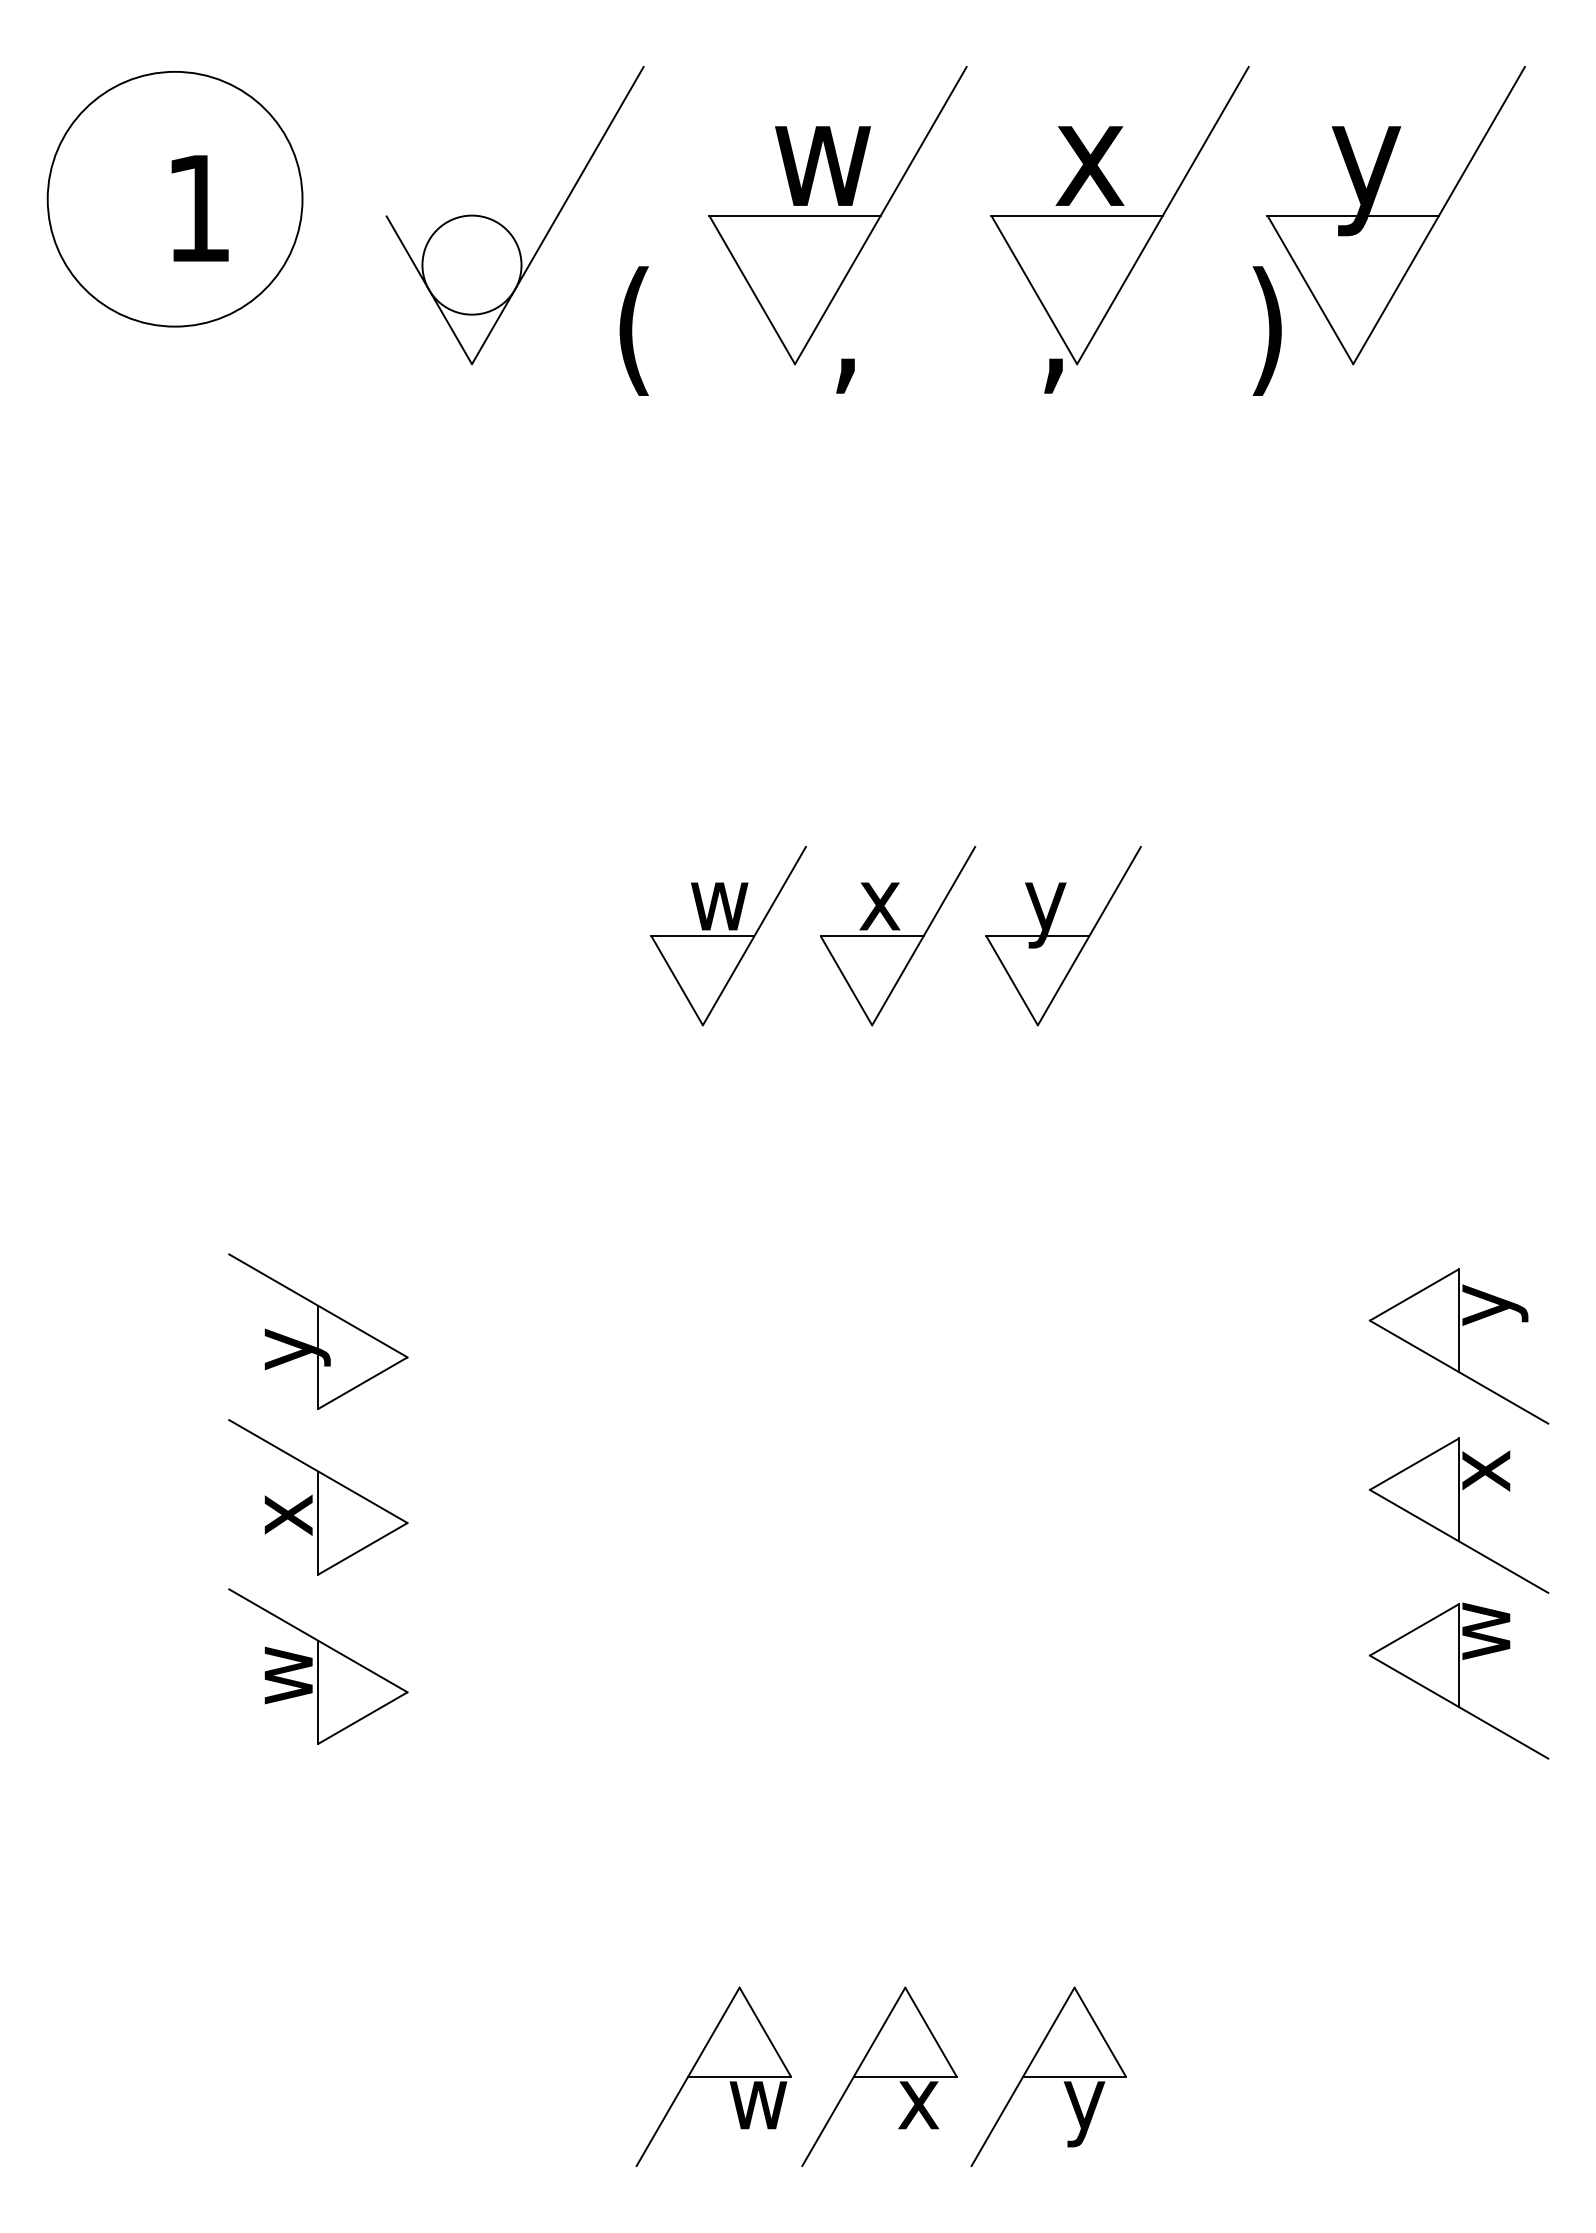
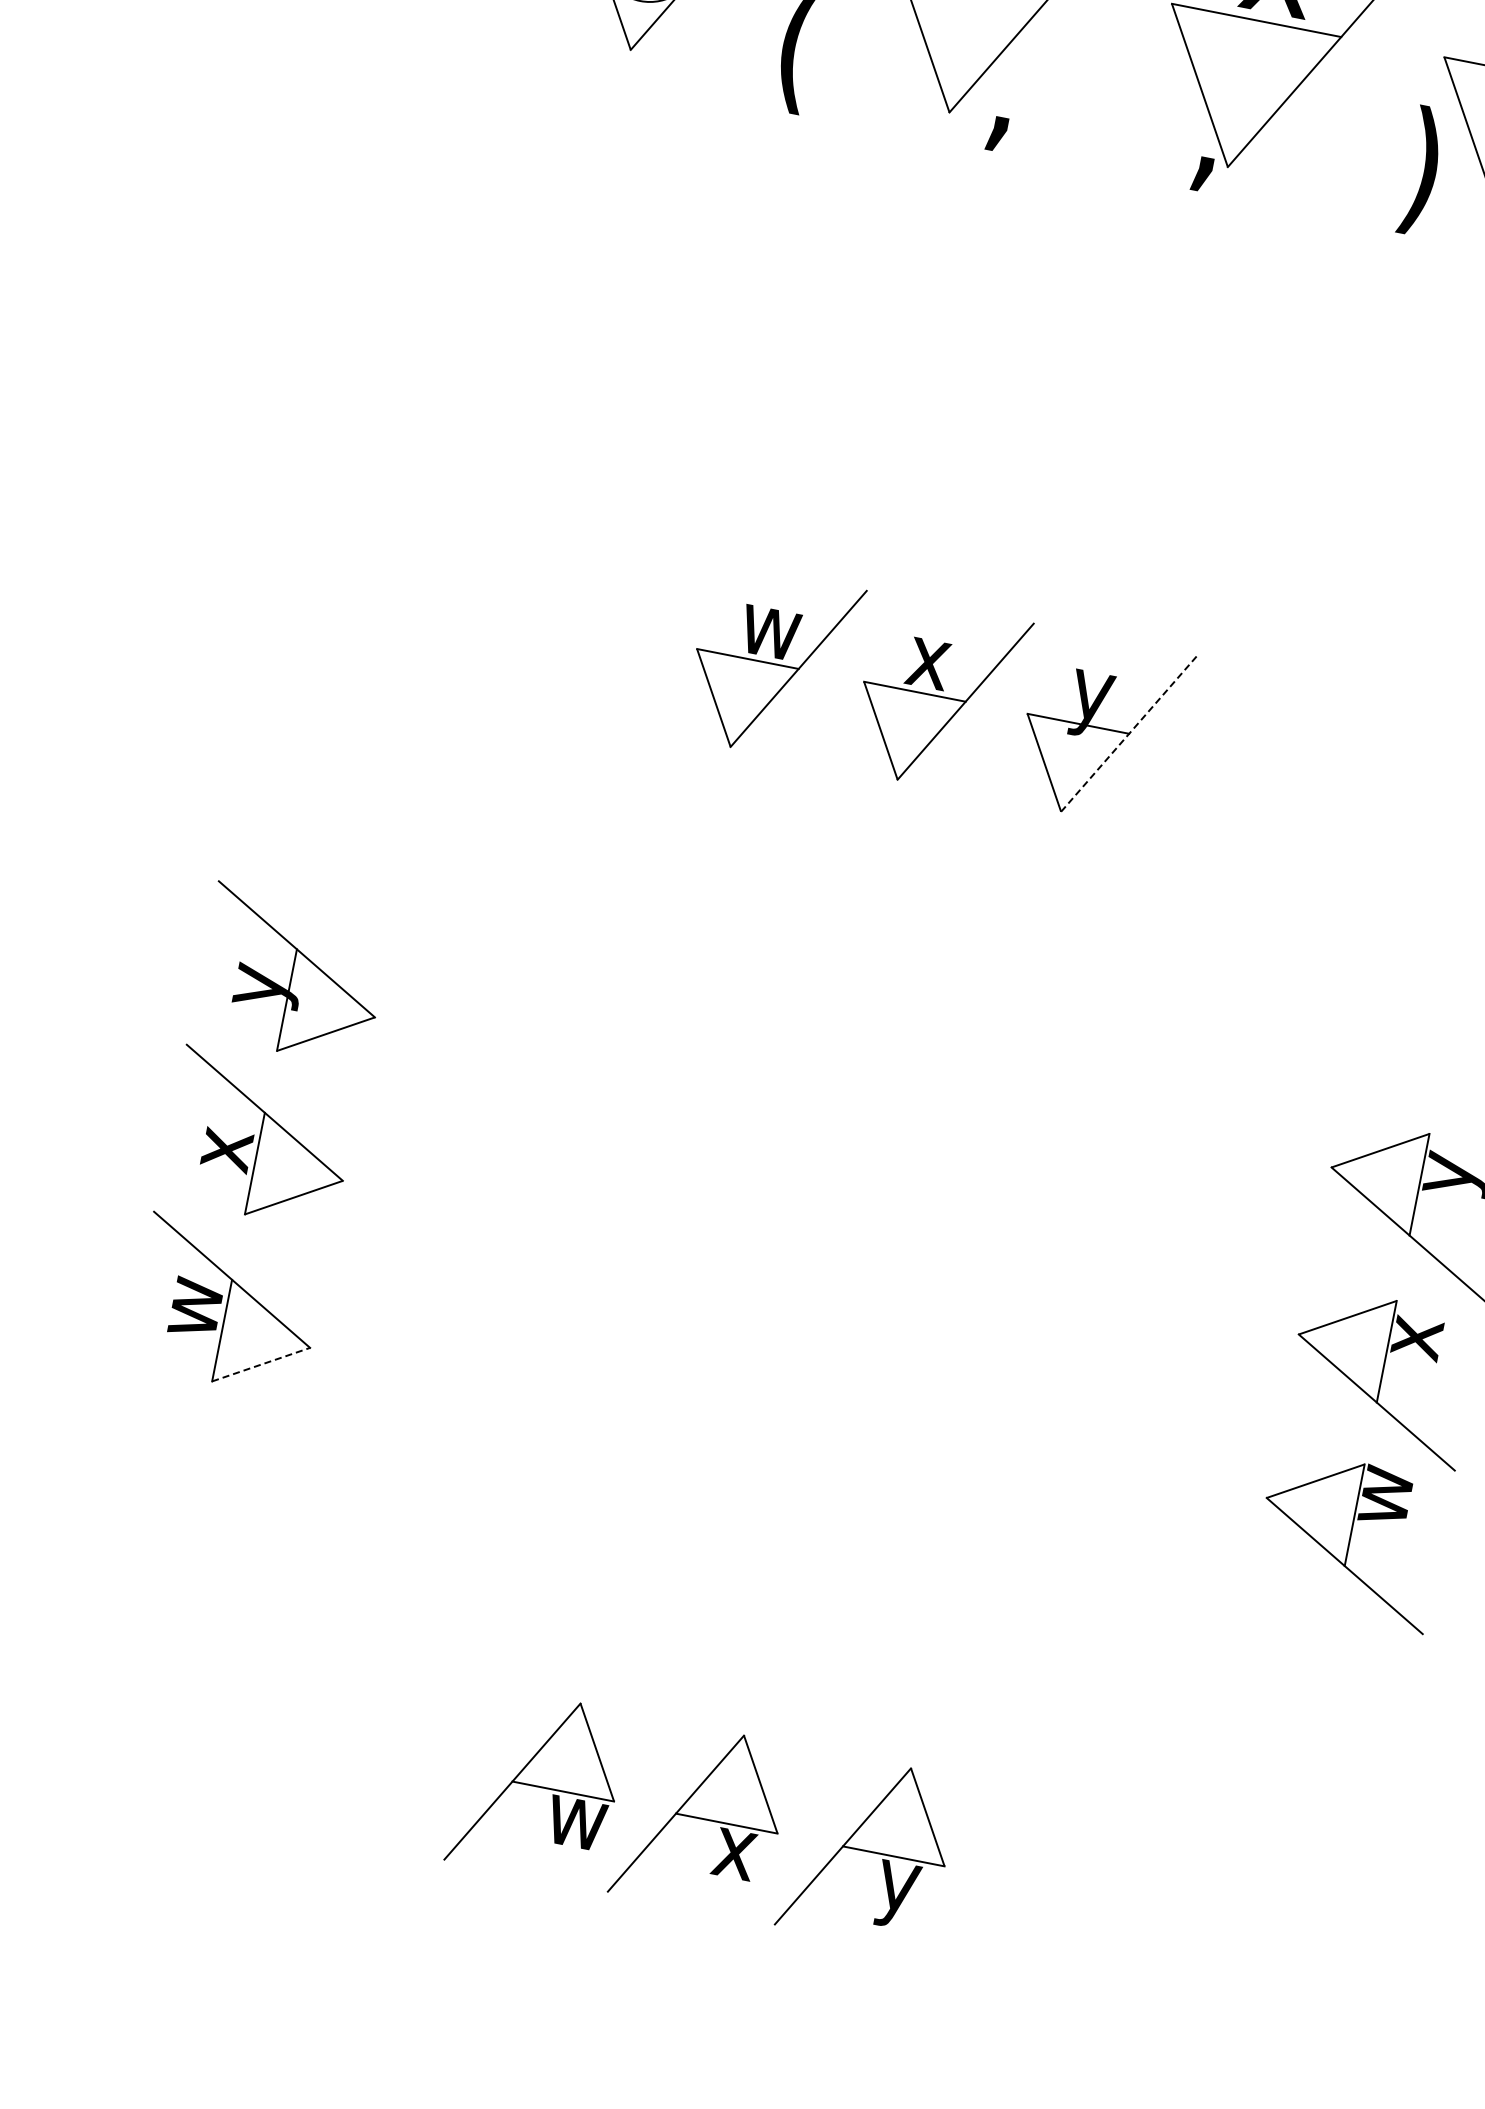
line: (1089, 936) -> (1129, 734), solid -> dashed
line: (363, 1717) -> (261, 1364), solid -> dashed

